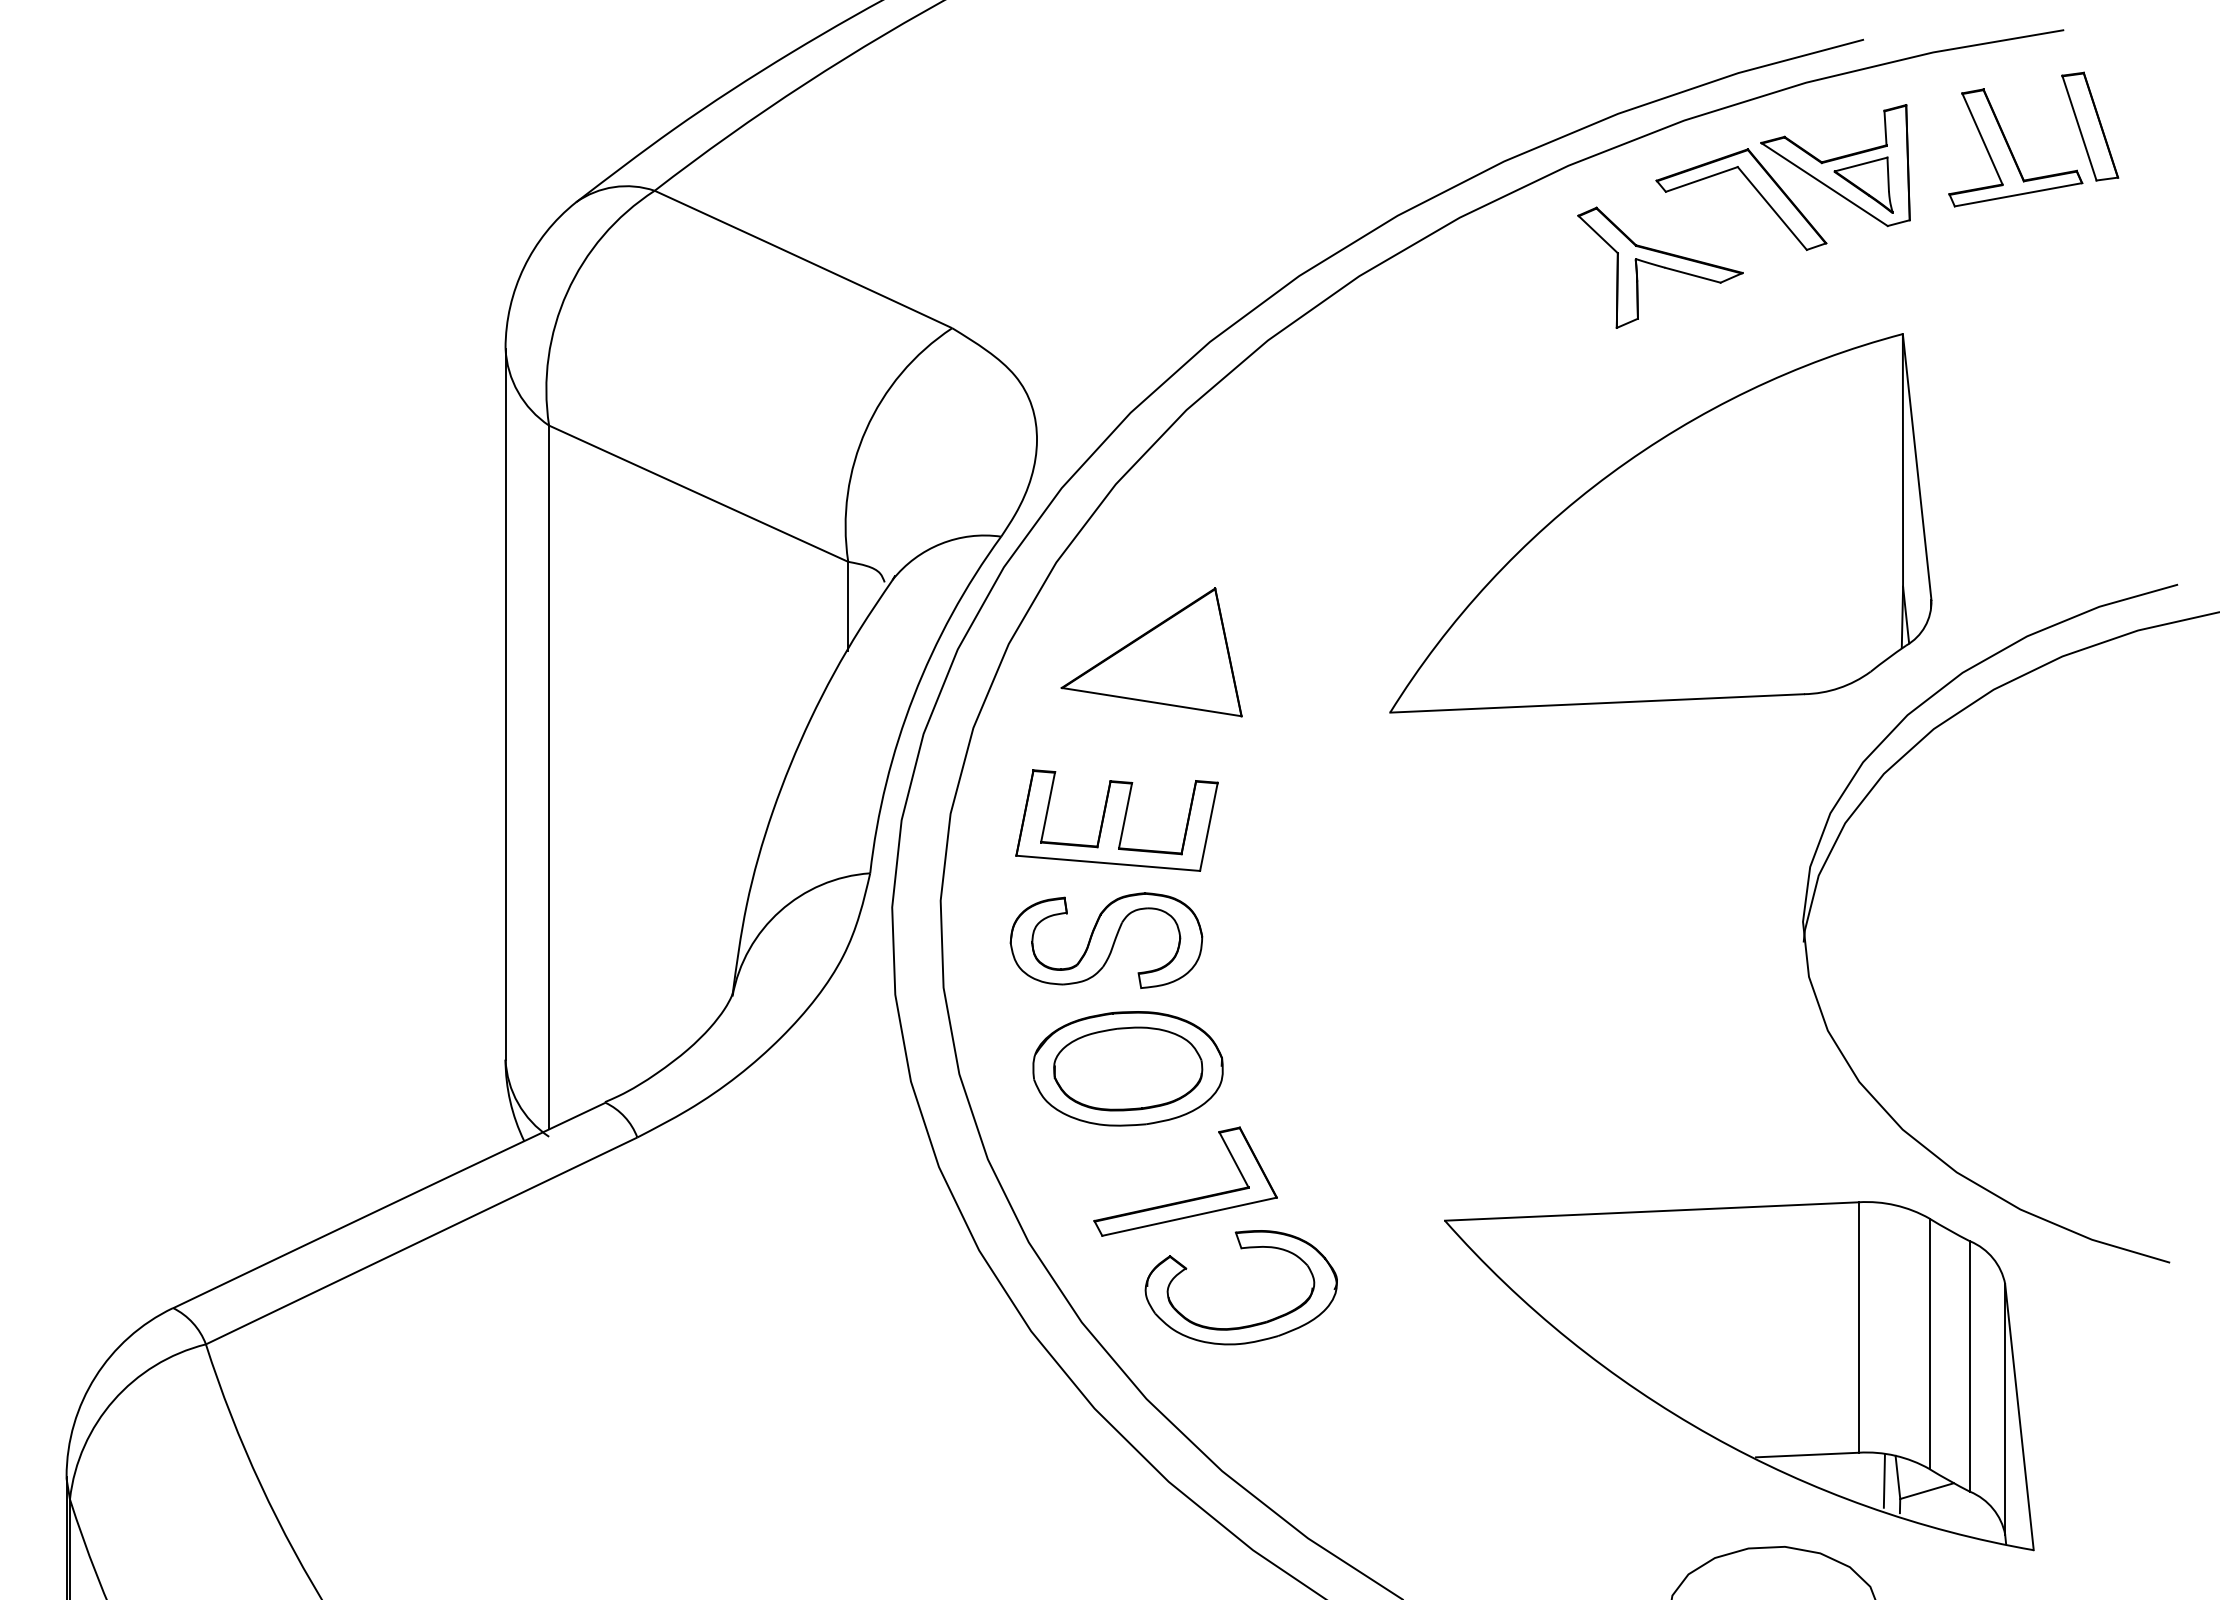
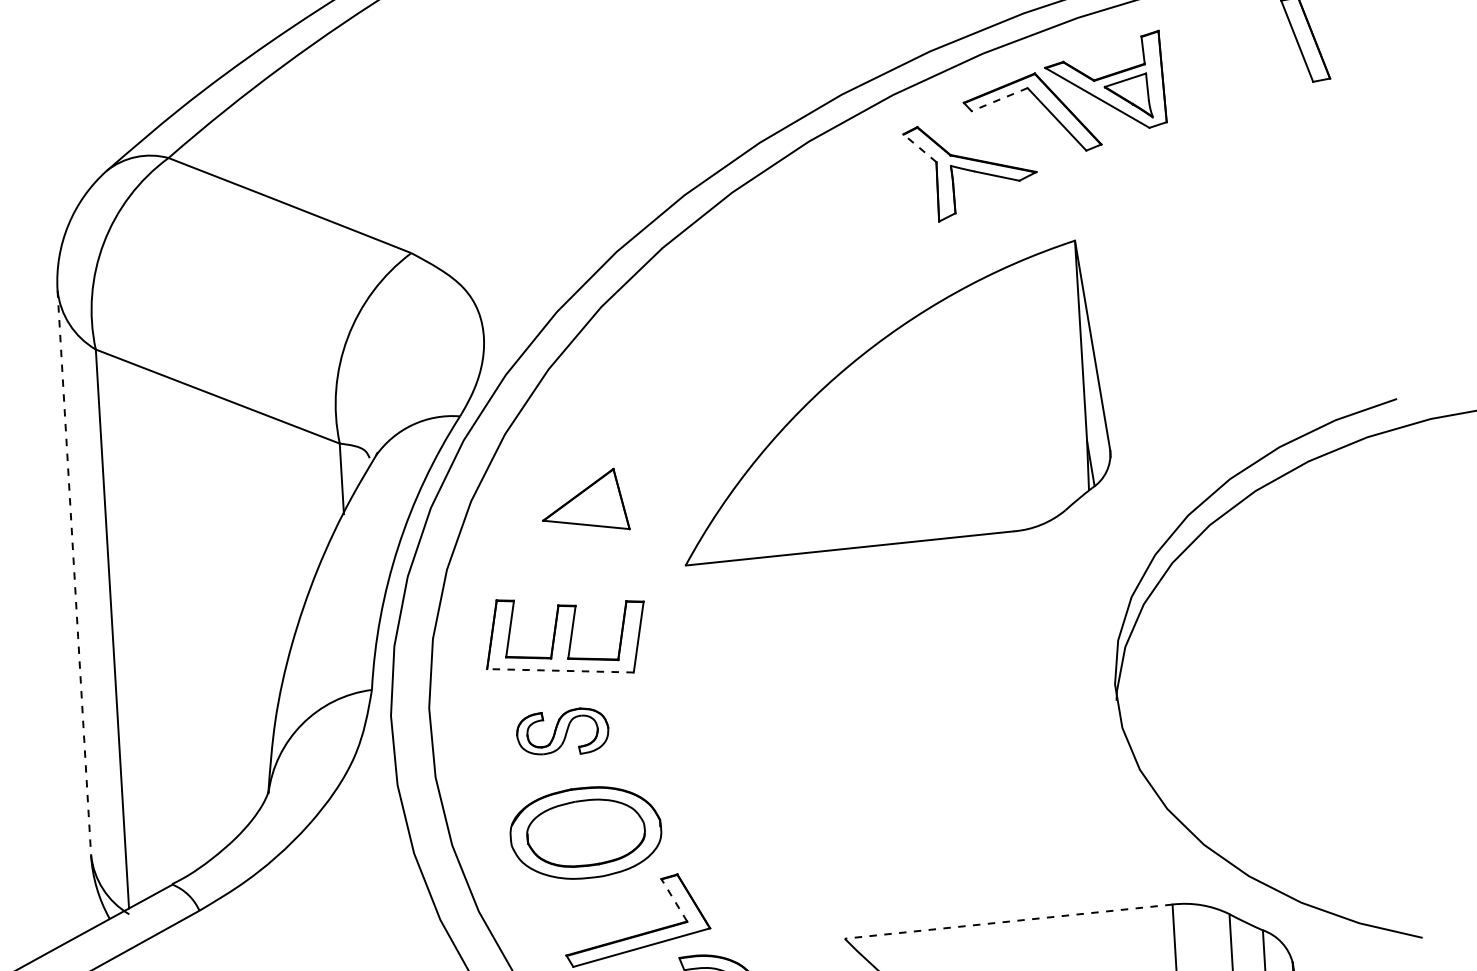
part: (2015, 147) -> (1247, 59), removed
line: (1701, 179) -> (999, 99), solid -> dashed
line: (1597, 234) -> (919, 148), solid -> dashed
part: (1660, 523) -> (891, 402), moved
part: (1151, 652) -> (584, 501), size x0.6
line: (505, 704) -> (74, 573), solid -> dashed
line: (1107, 863) -> (559, 670), solid -> dashed
part: (1106, 940) -> (562, 732), size x0.6
line: (1233, 1159) -> (673, 900), solid -> dashed
line: (1651, 1211) -> (1008, 921), solid -> dashed

